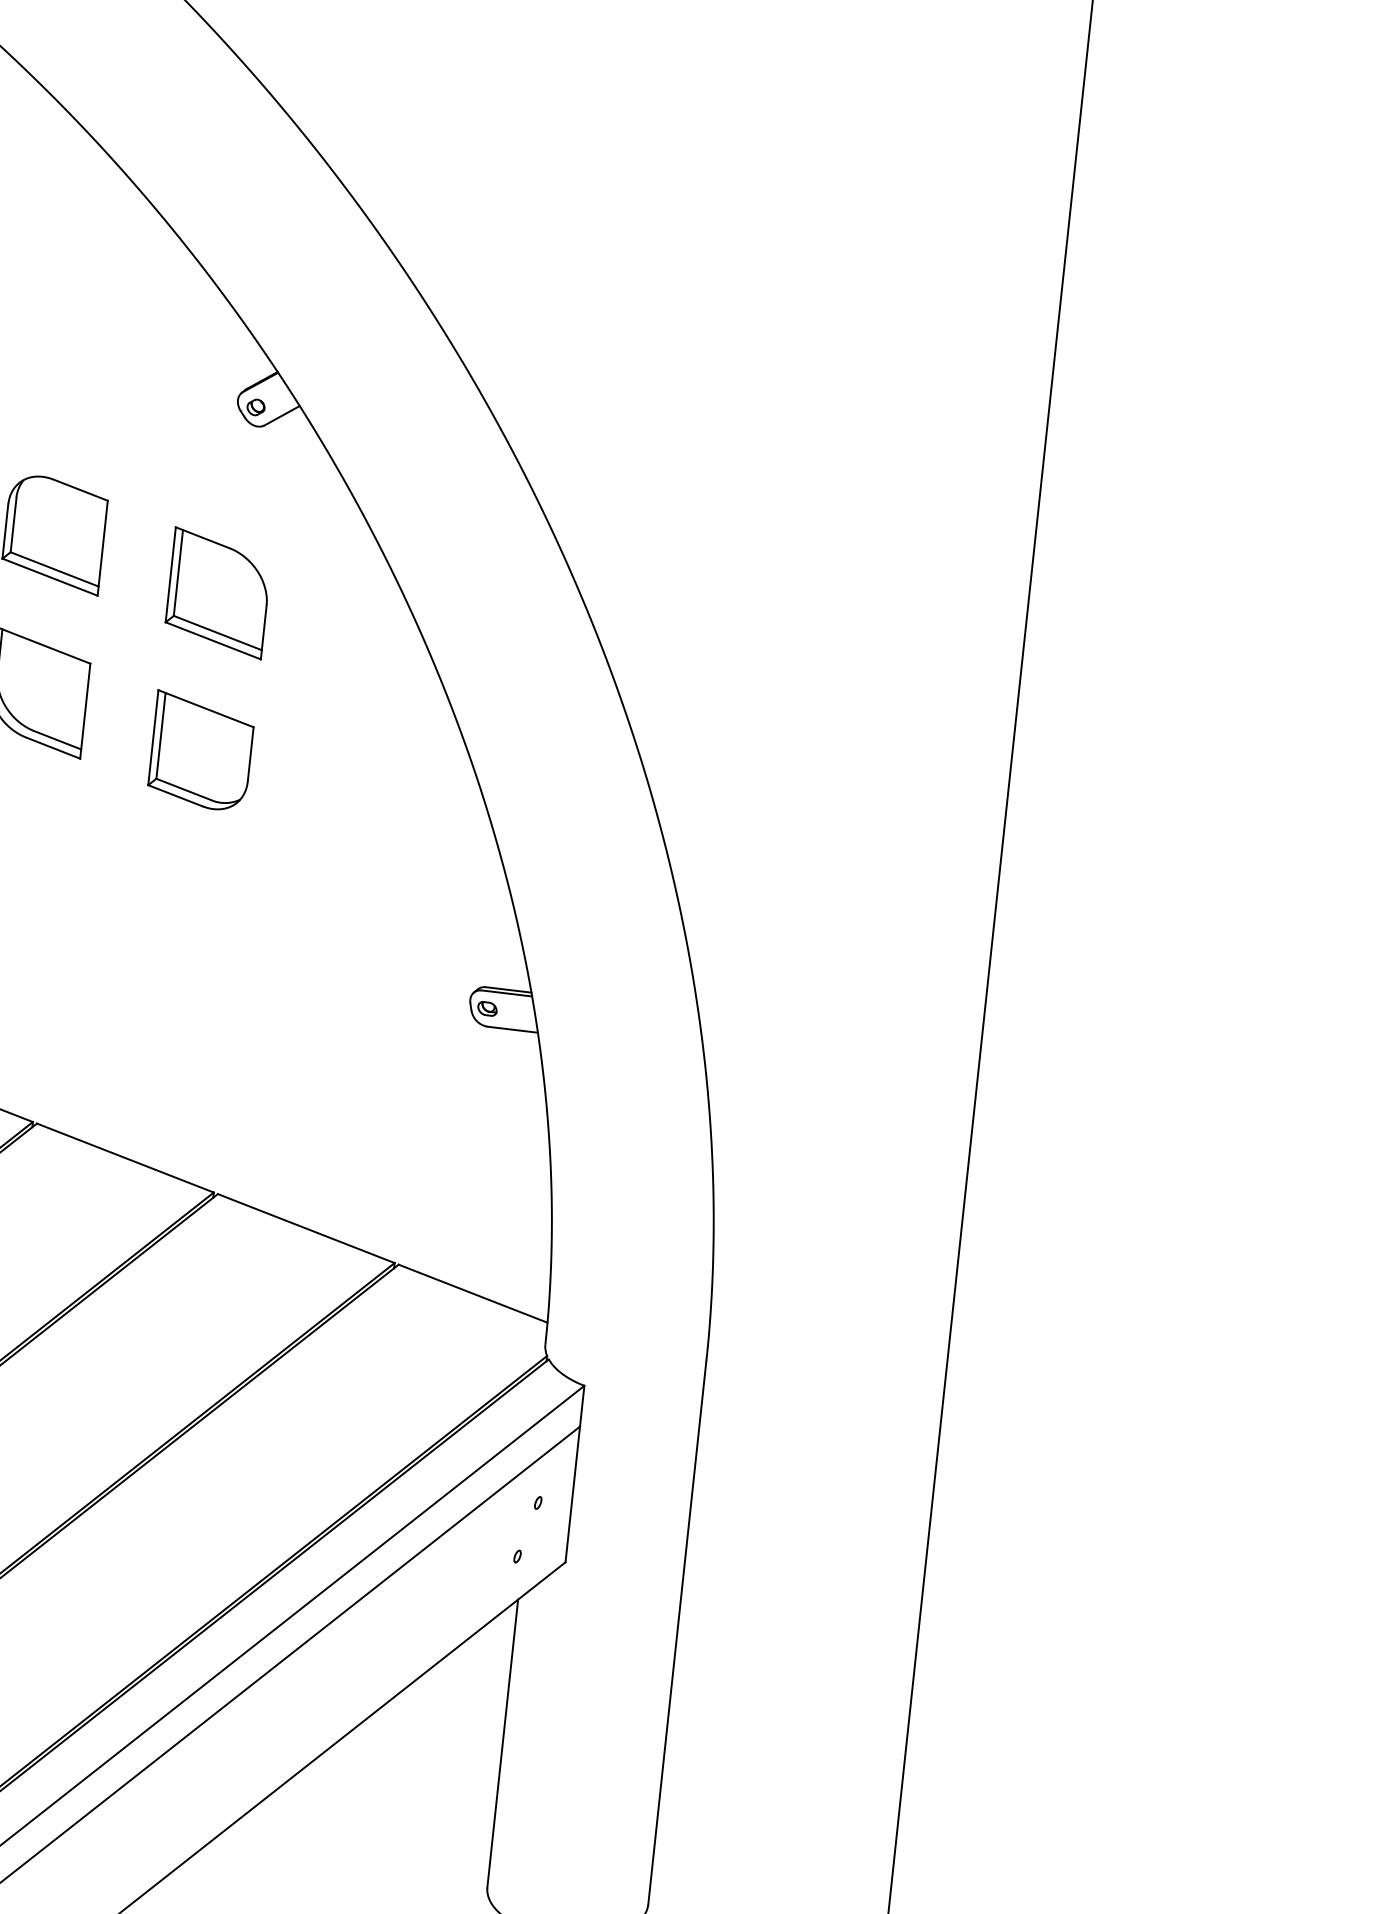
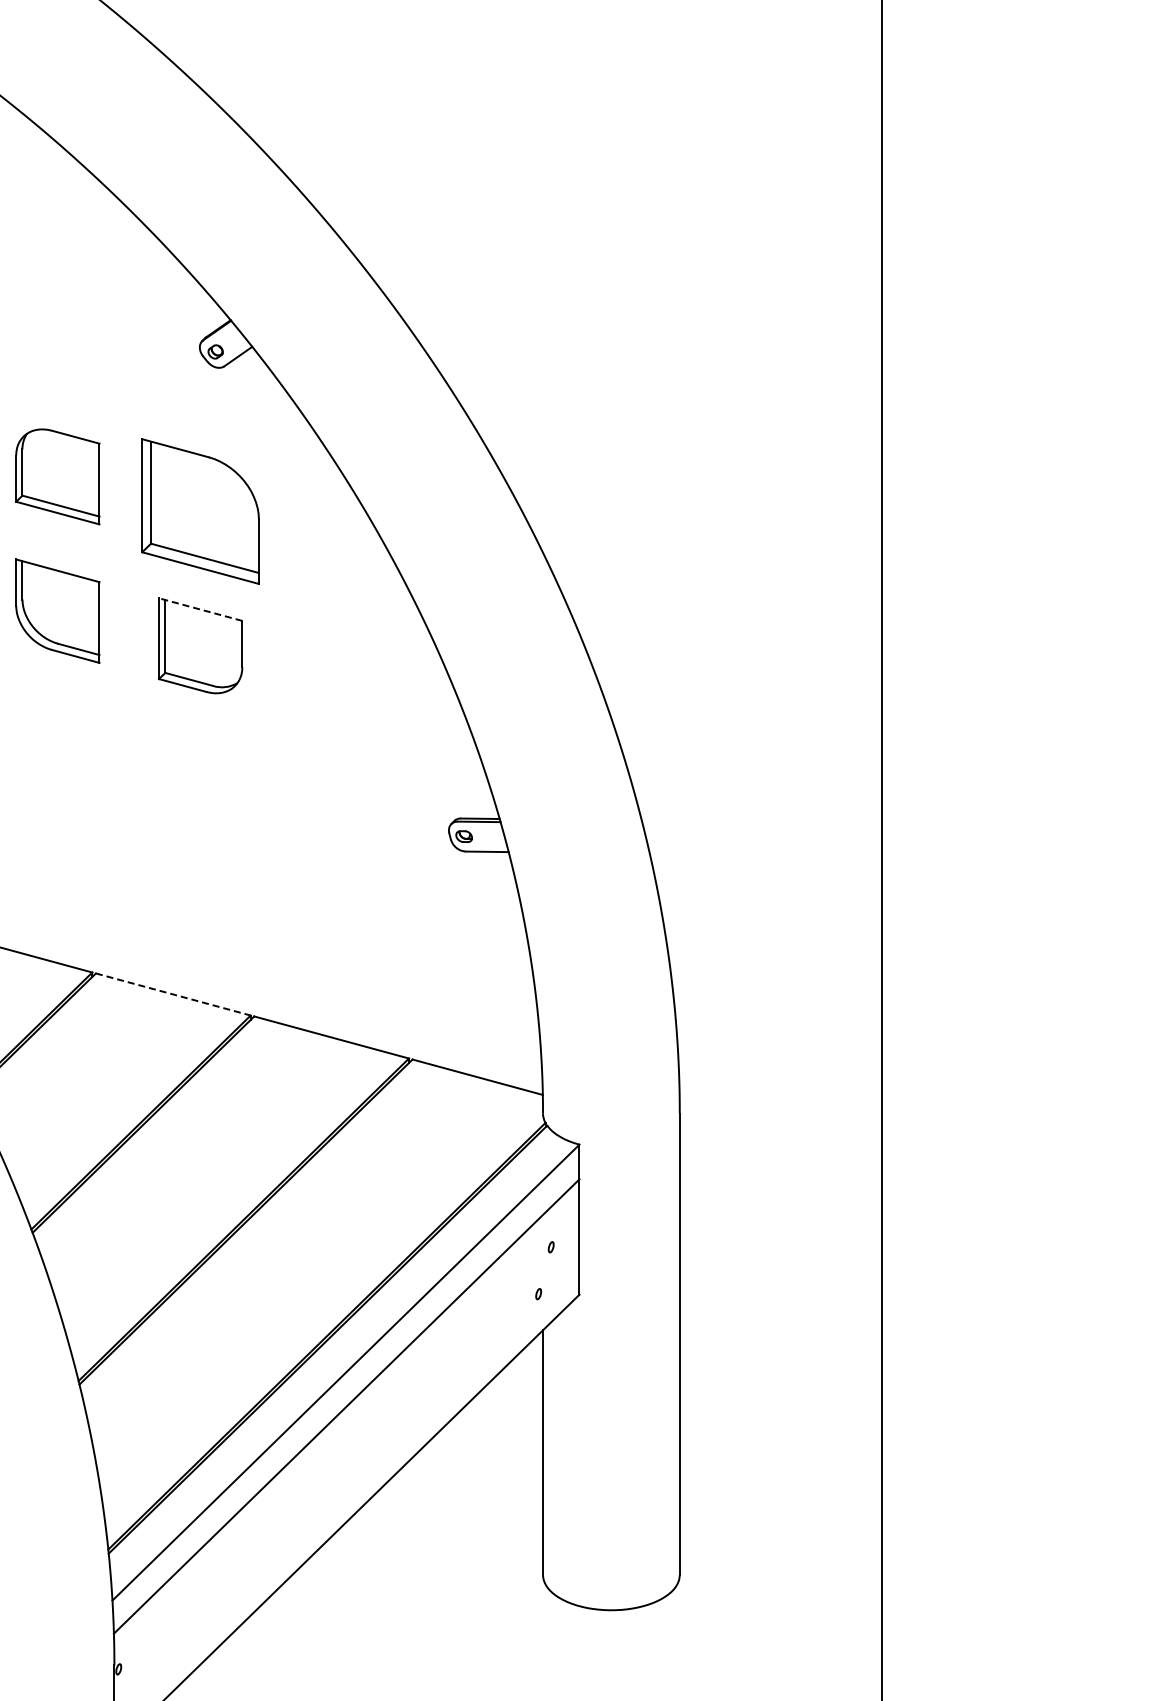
part: (218, 593) -> (200, 511), size x1.4
line: (205, 708) -> (200, 609), solid -> dashed
line: (125, 1158) -> (173, 994), solid -> dashed

